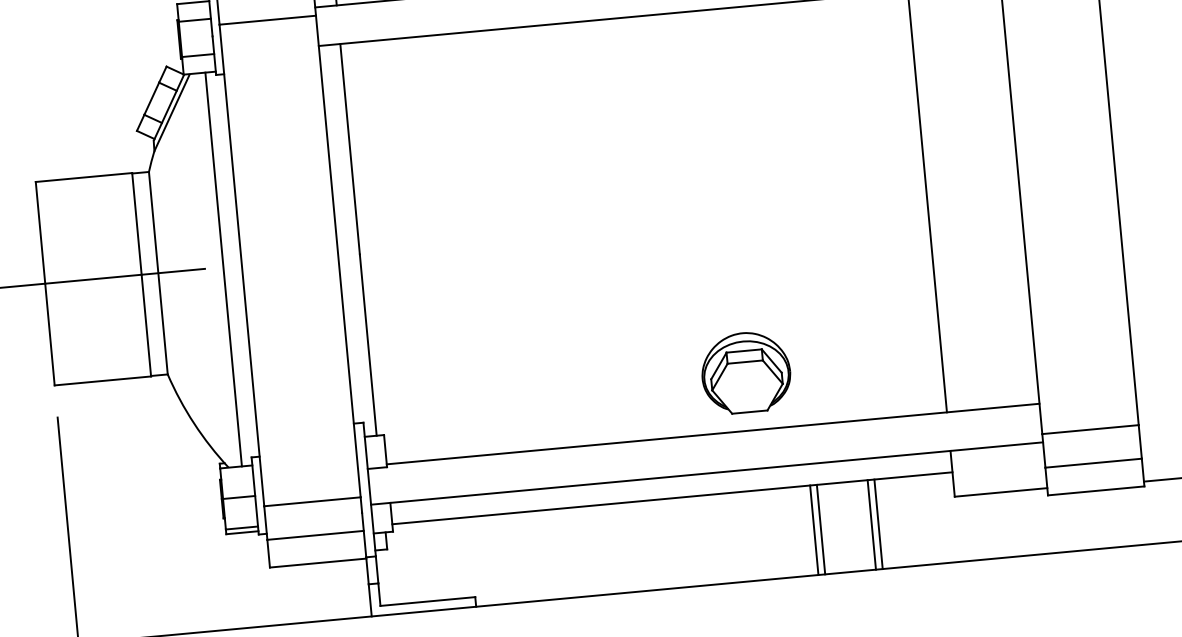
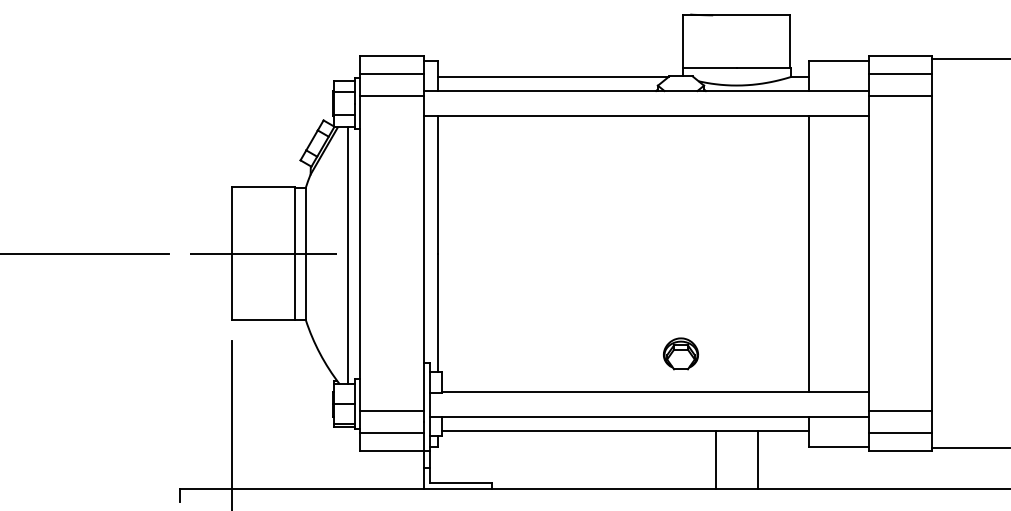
part: (745, 372) -> (680, 353), size x0.6
line: (872, 524) -> (753, 459), removed
line: (821, 528) -> (720, 459), removed

